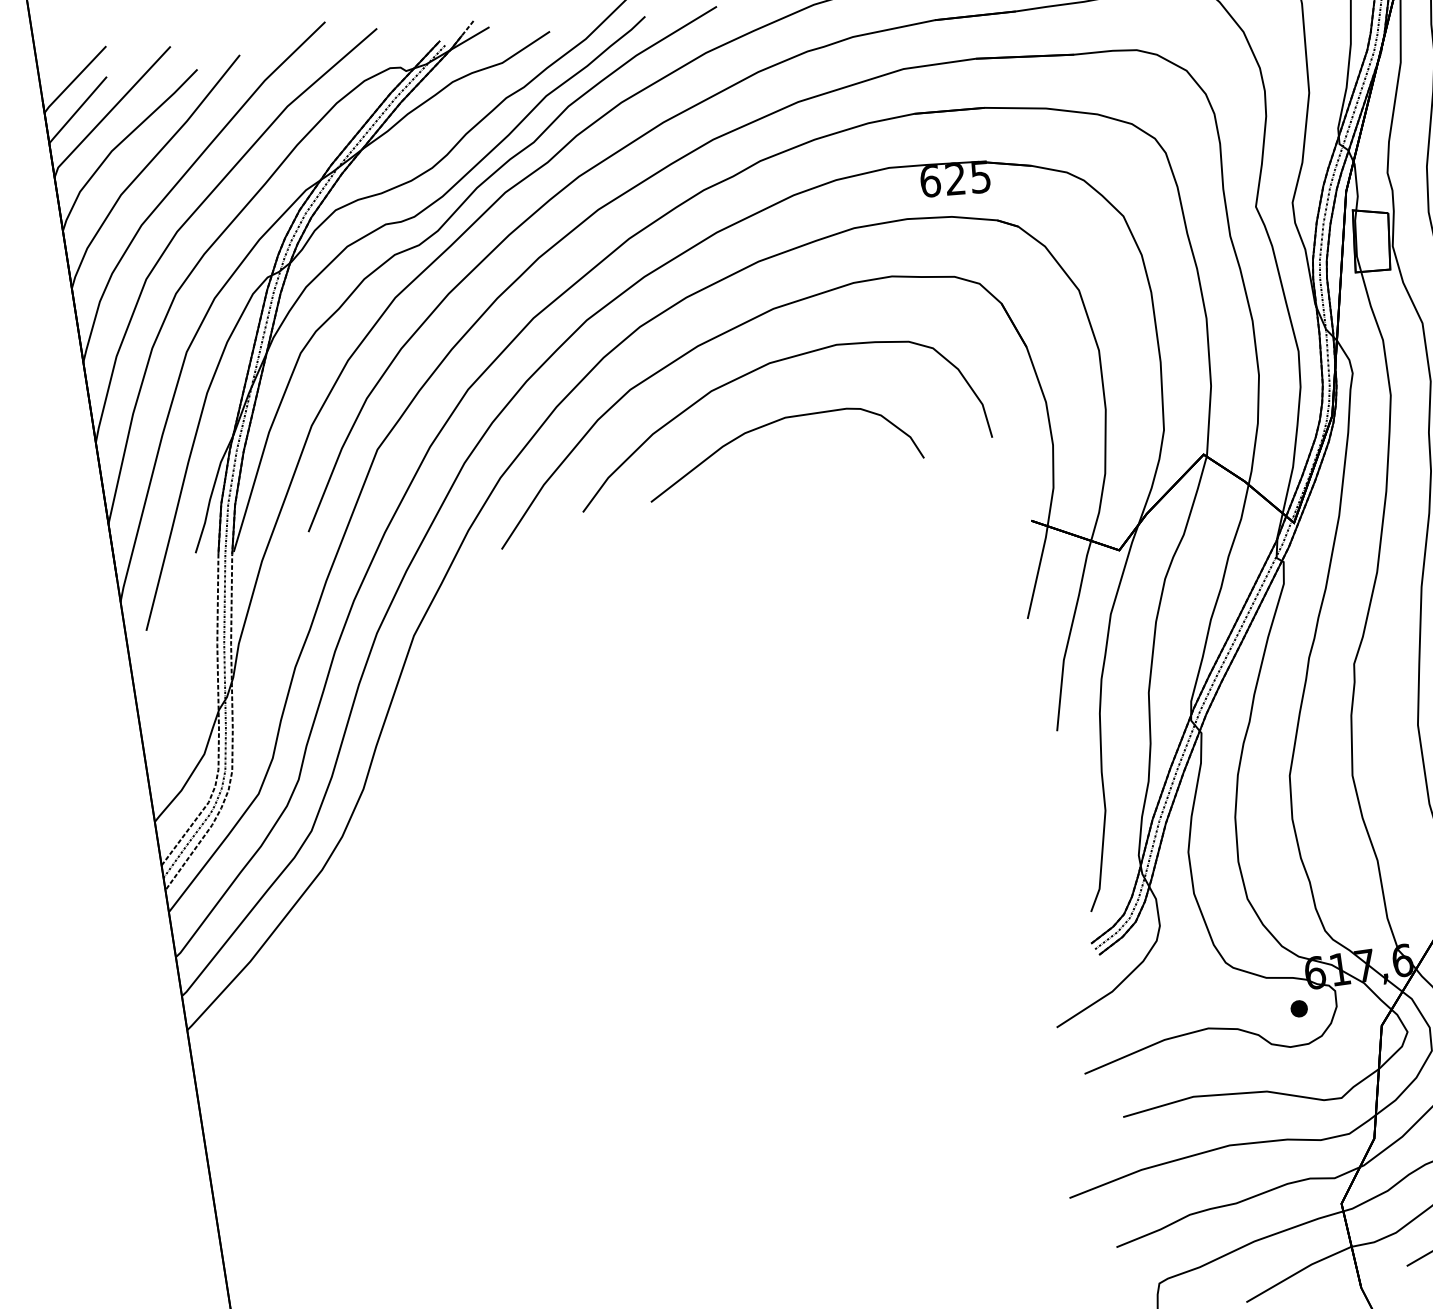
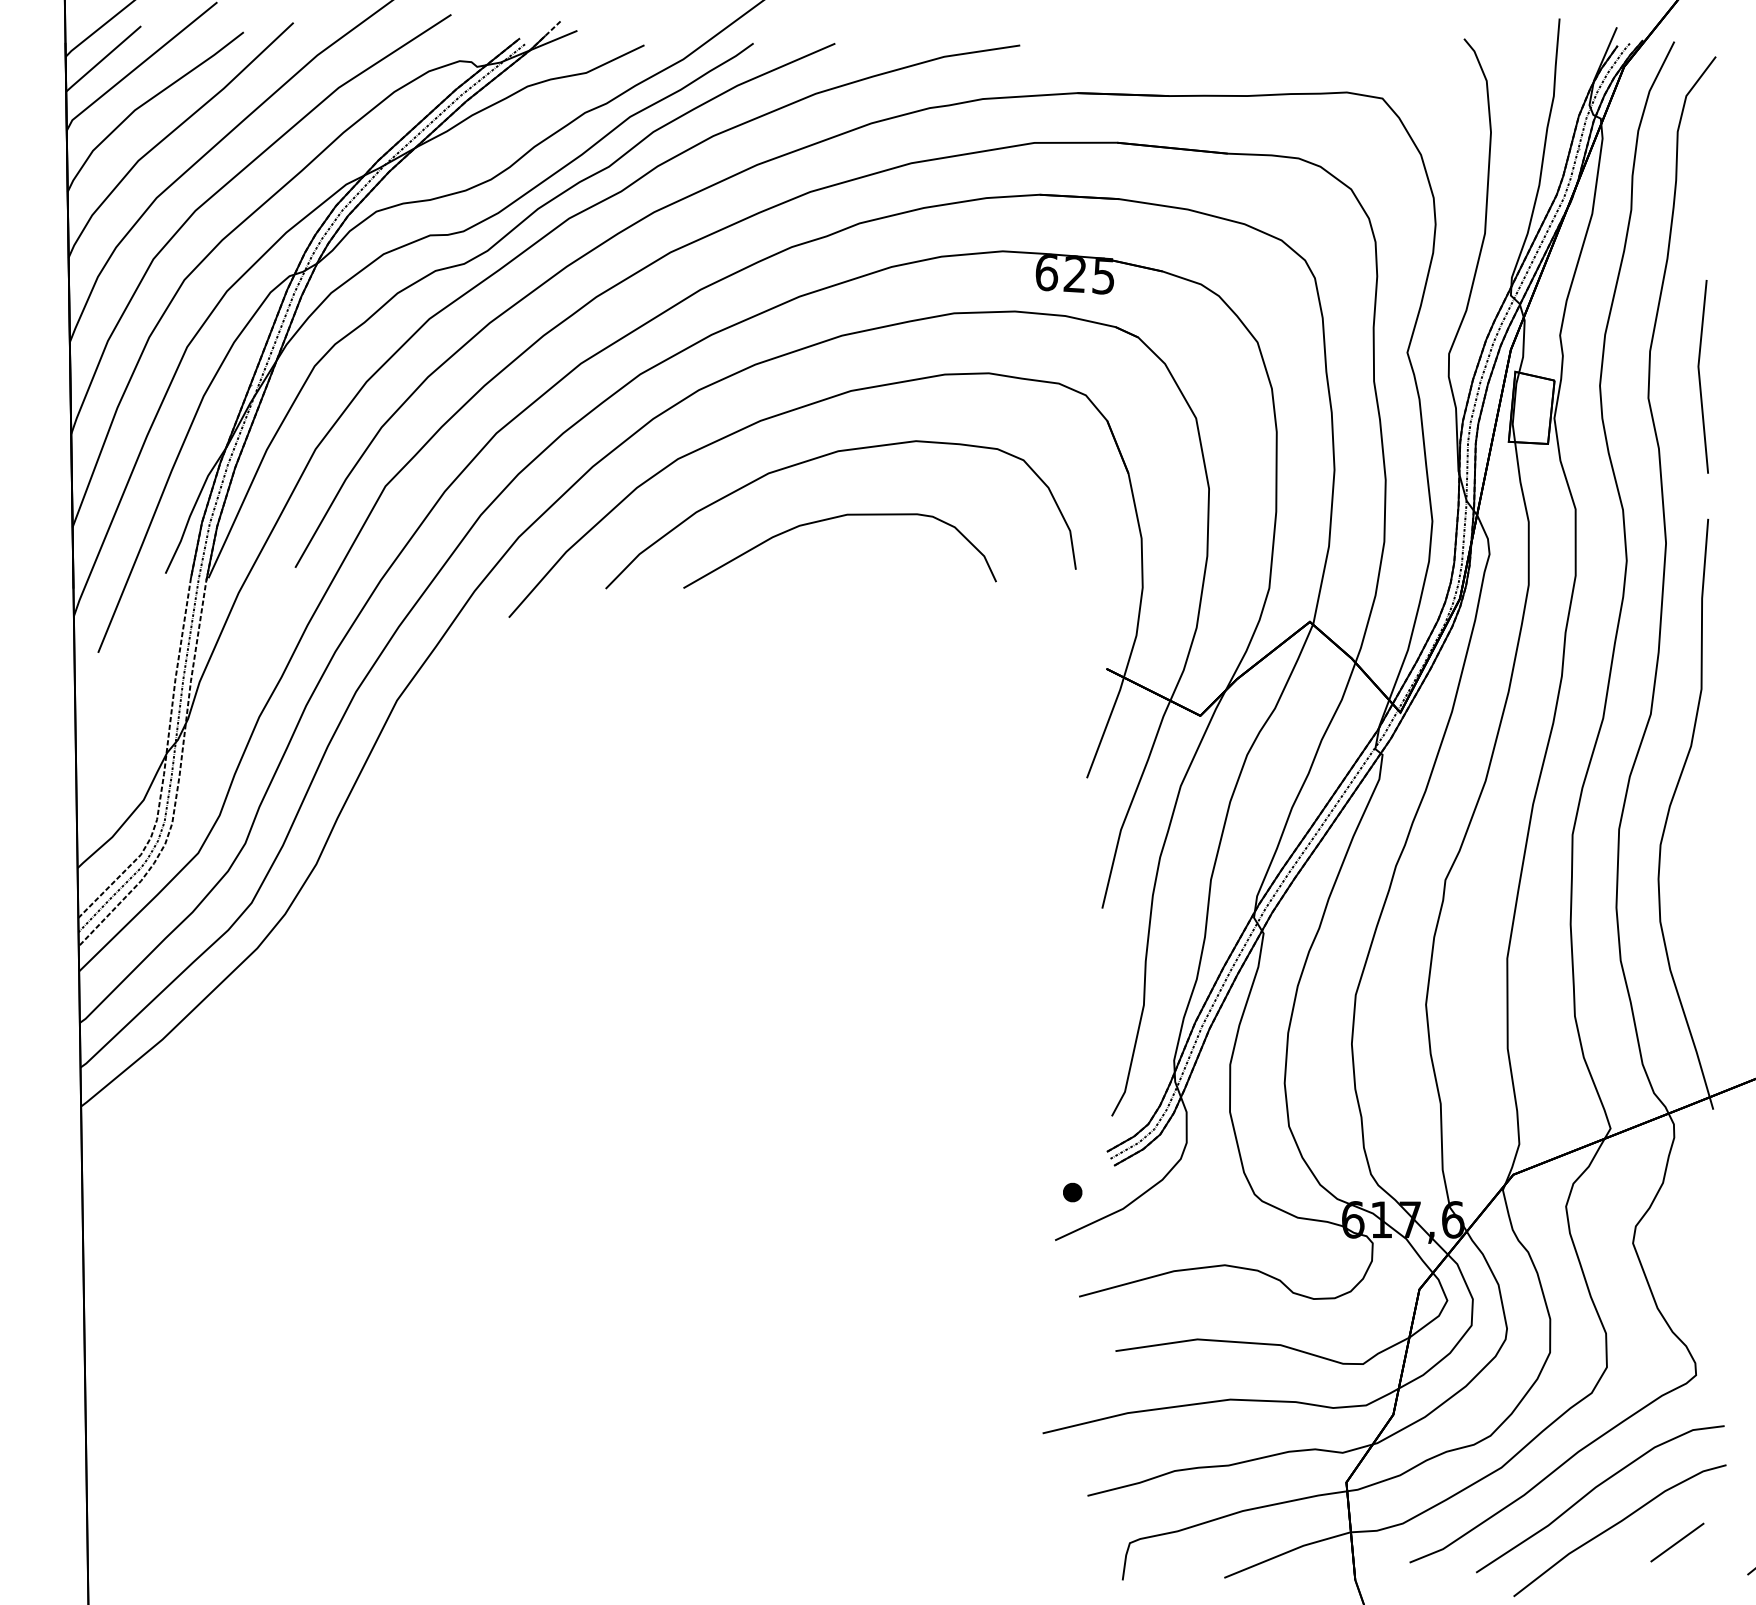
part: (1299, 1008) -> (1072, 1192), moved

